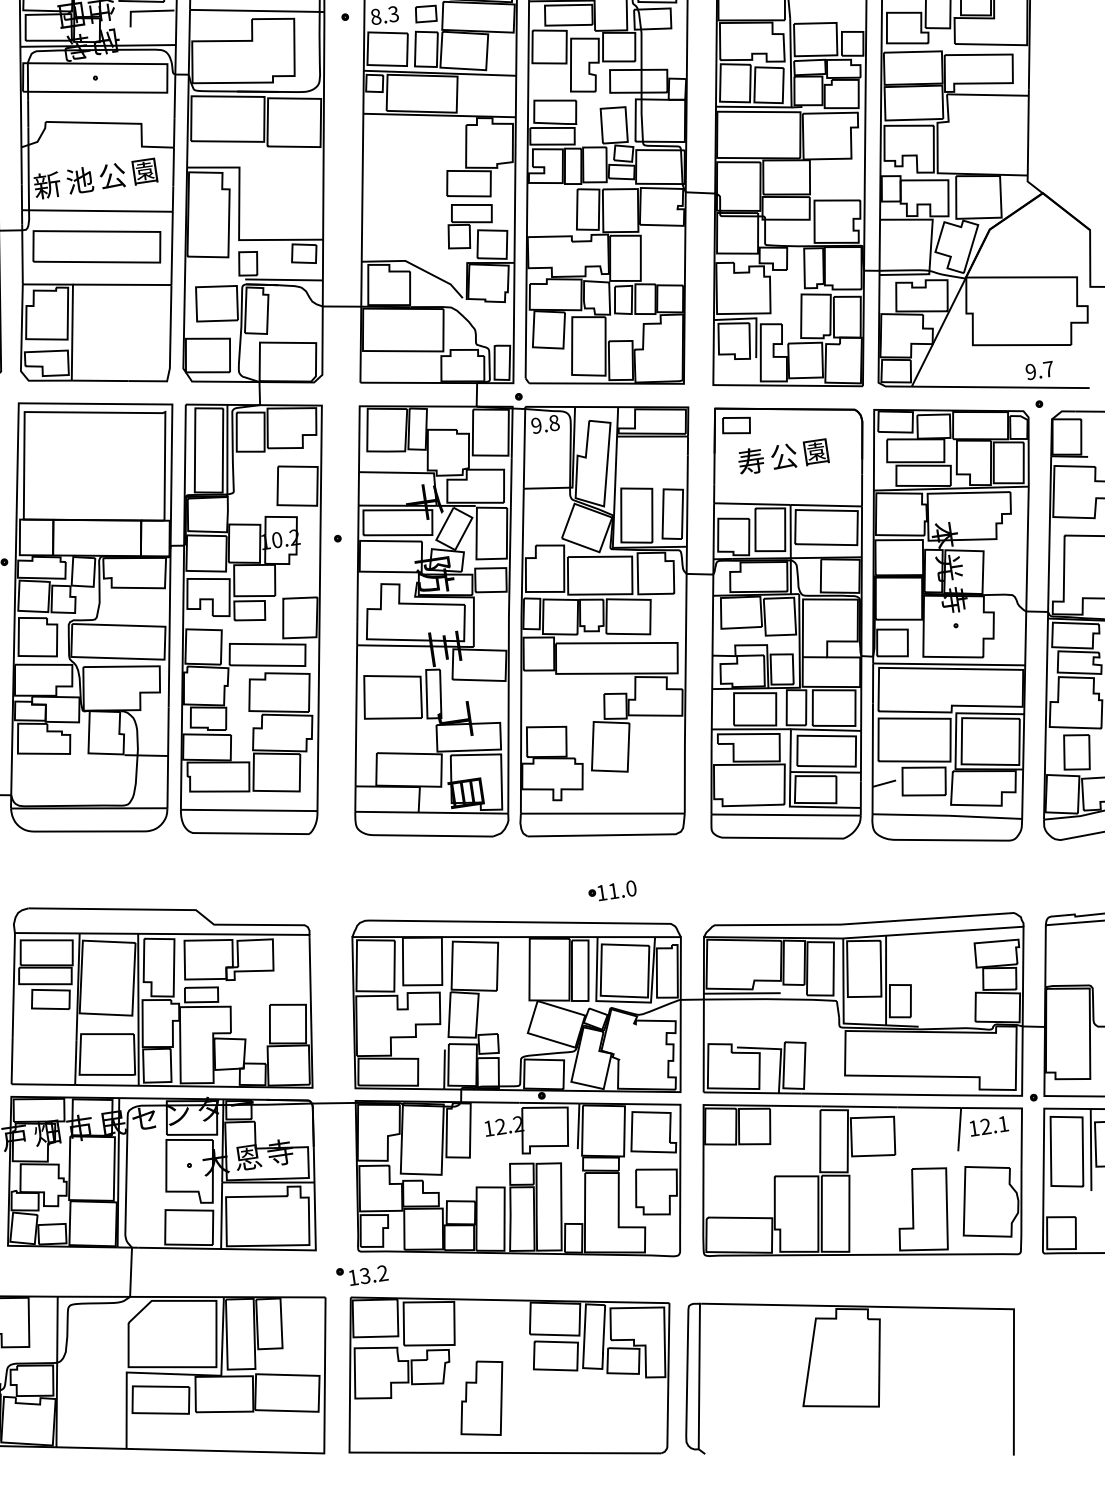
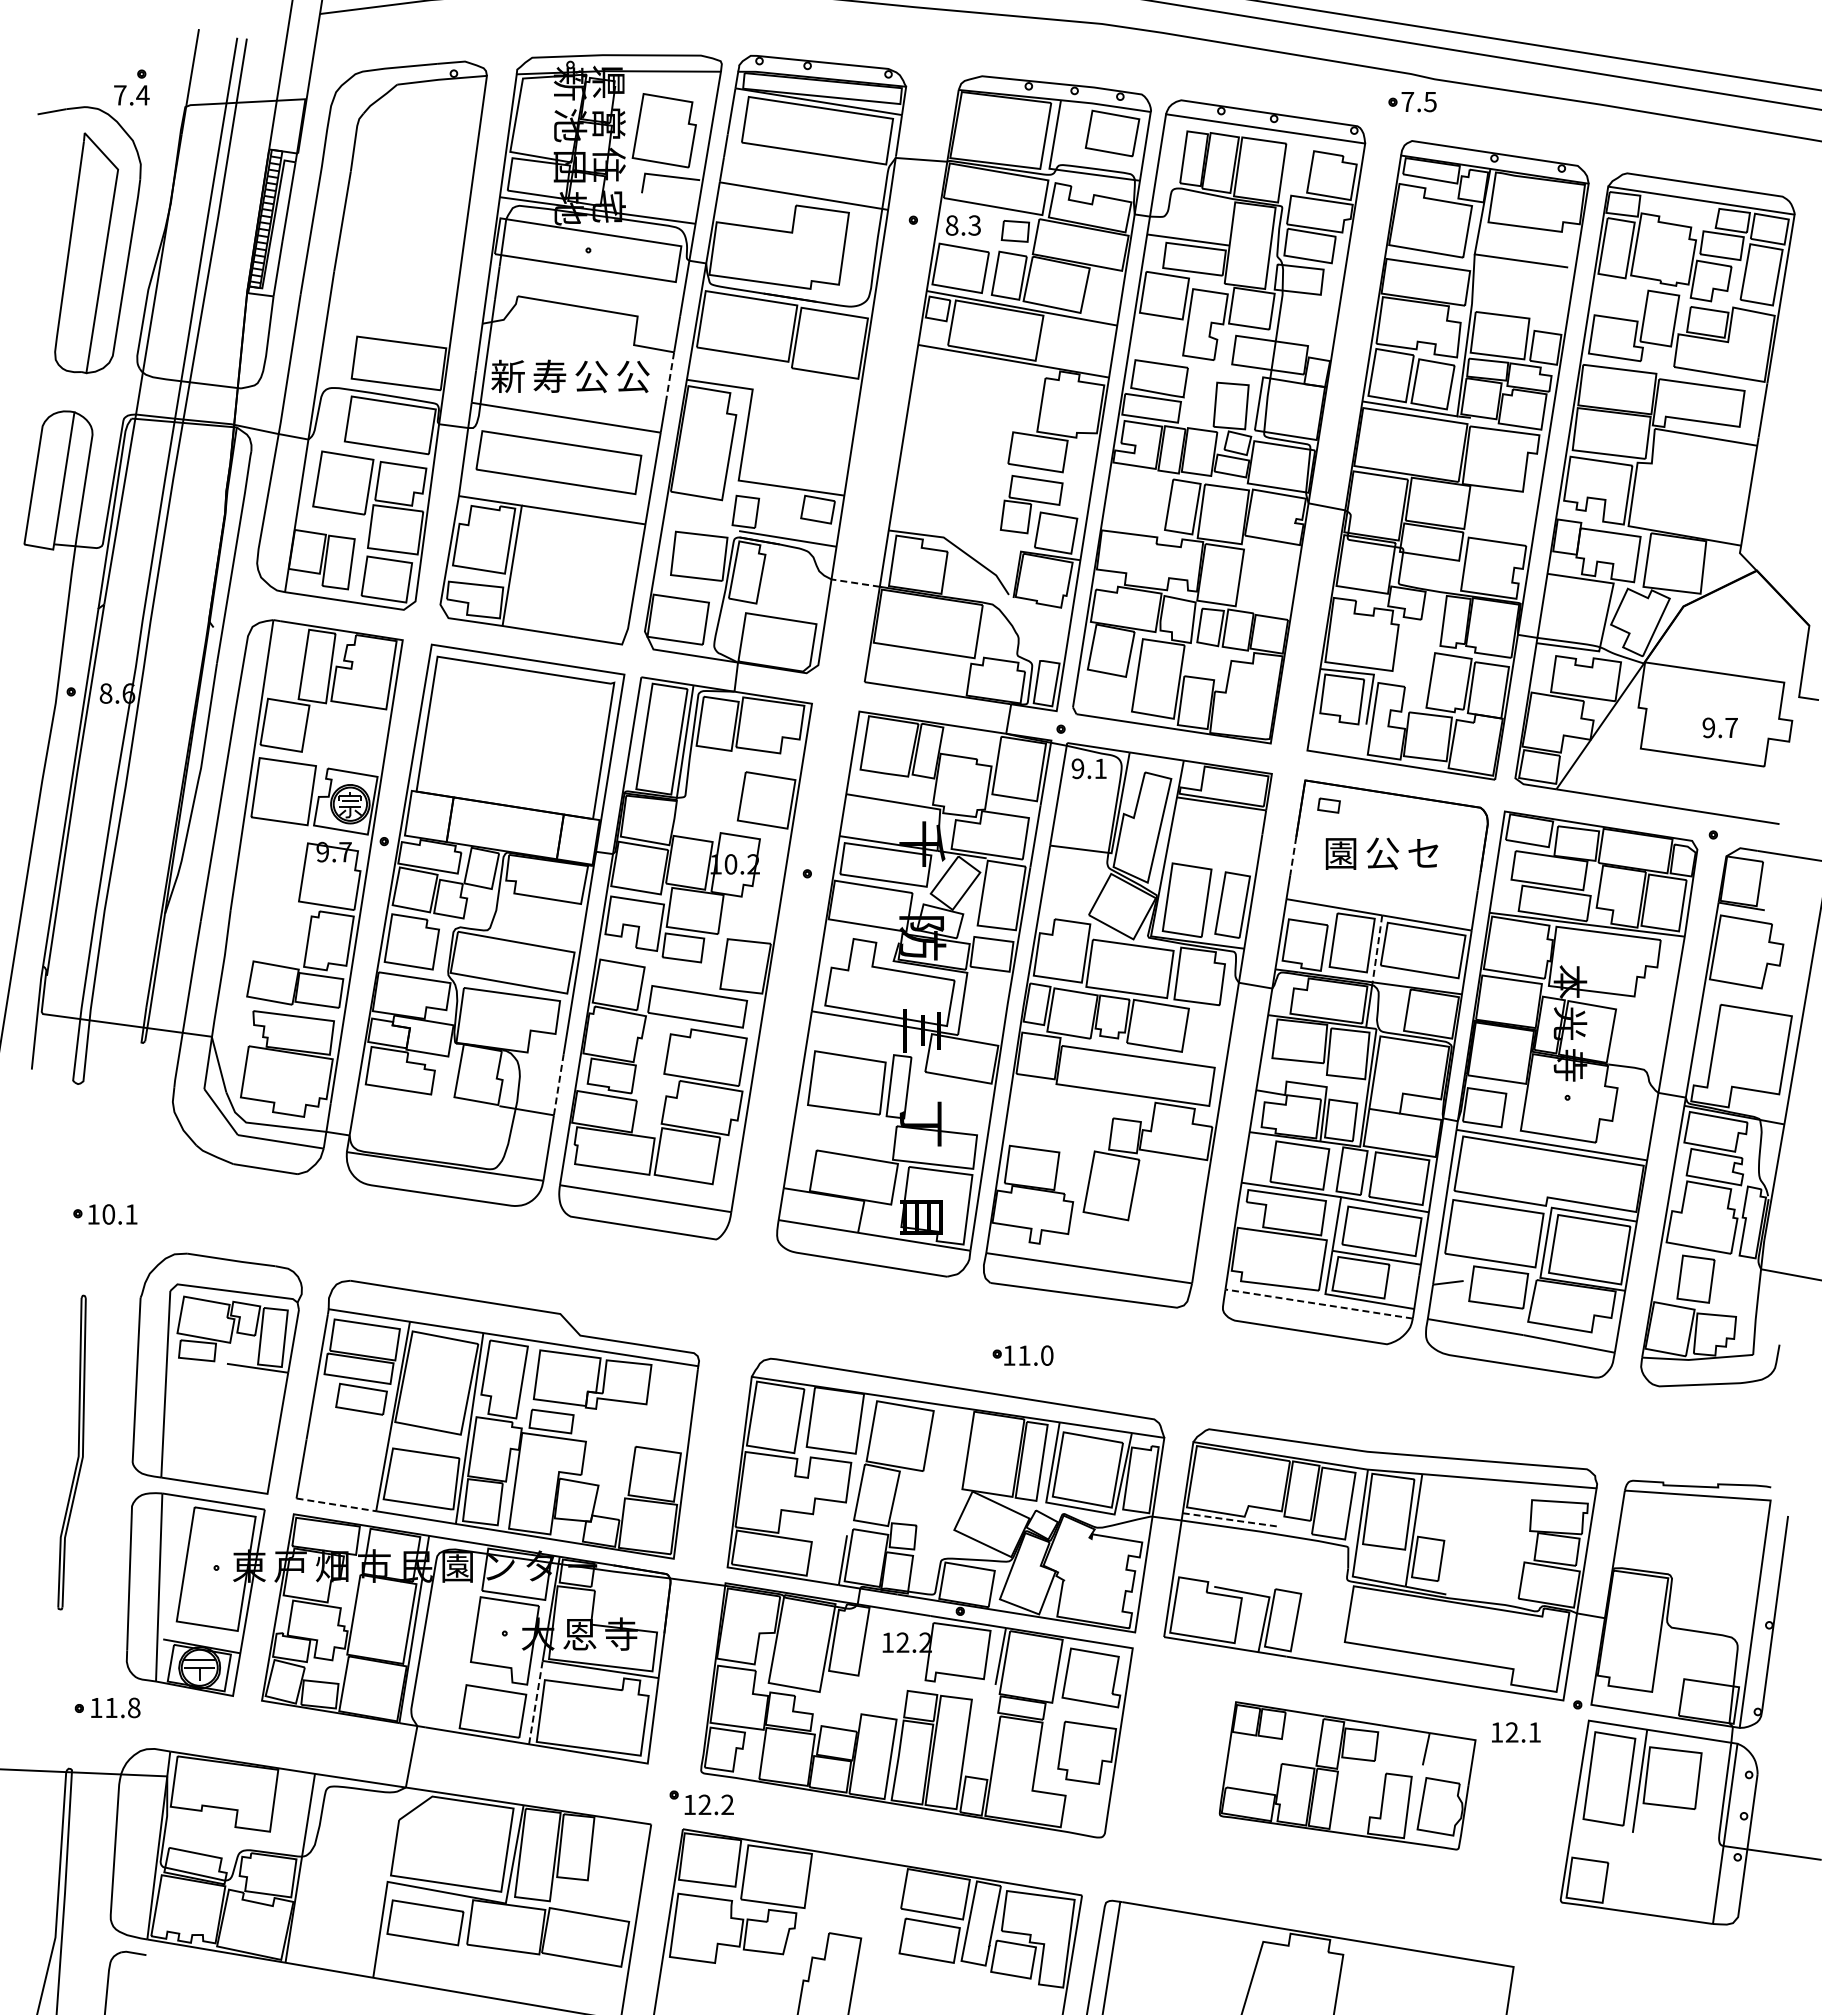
line: (173, 166) -> (670, 376), solid -> dashed
text: (145, 171) -> (633, 376), 園 -> 公
text: (79, 180) -> (549, 375), 池 -> 寿
line: (341, 306) -> (855, 583), solid -> dashed
text: (1039, 370) -> (1719, 727), moved
text: (554, 422) -> (1100, 768), 9.8 -> 9.1
part: (736, 425) -> (1328, 805), size x0.6
text: (815, 451) -> (1423, 853), 園 -> セ
text: (750, 460) -> (1340, 852), 寿 -> 園
line: (714, 469) -> (1293, 856), solid -> dashed
line: (790, 531) -> (1377, 948), solid -> dashed
line: (168, 731) -> (558, 1084), solid -> dashed
line: (786, 815) -> (1319, 1304), solid -> dashed
part: (612, 891) -> (1022, 1355), moved
line: (741, 993) -> (1230, 1519), solid -> dashed
line: (43, 1084) -> (336, 1504), solid -> dashed
text: (144, 1118) -> (456, 1566), セ -> 園
part: (862, 1179) -> (1347, 1775), size x0.6
line: (221, 1215) -> (535, 1702), solid -> dashed
text: (364, 1276) -> (704, 1805), 13.2 -> 12.2

